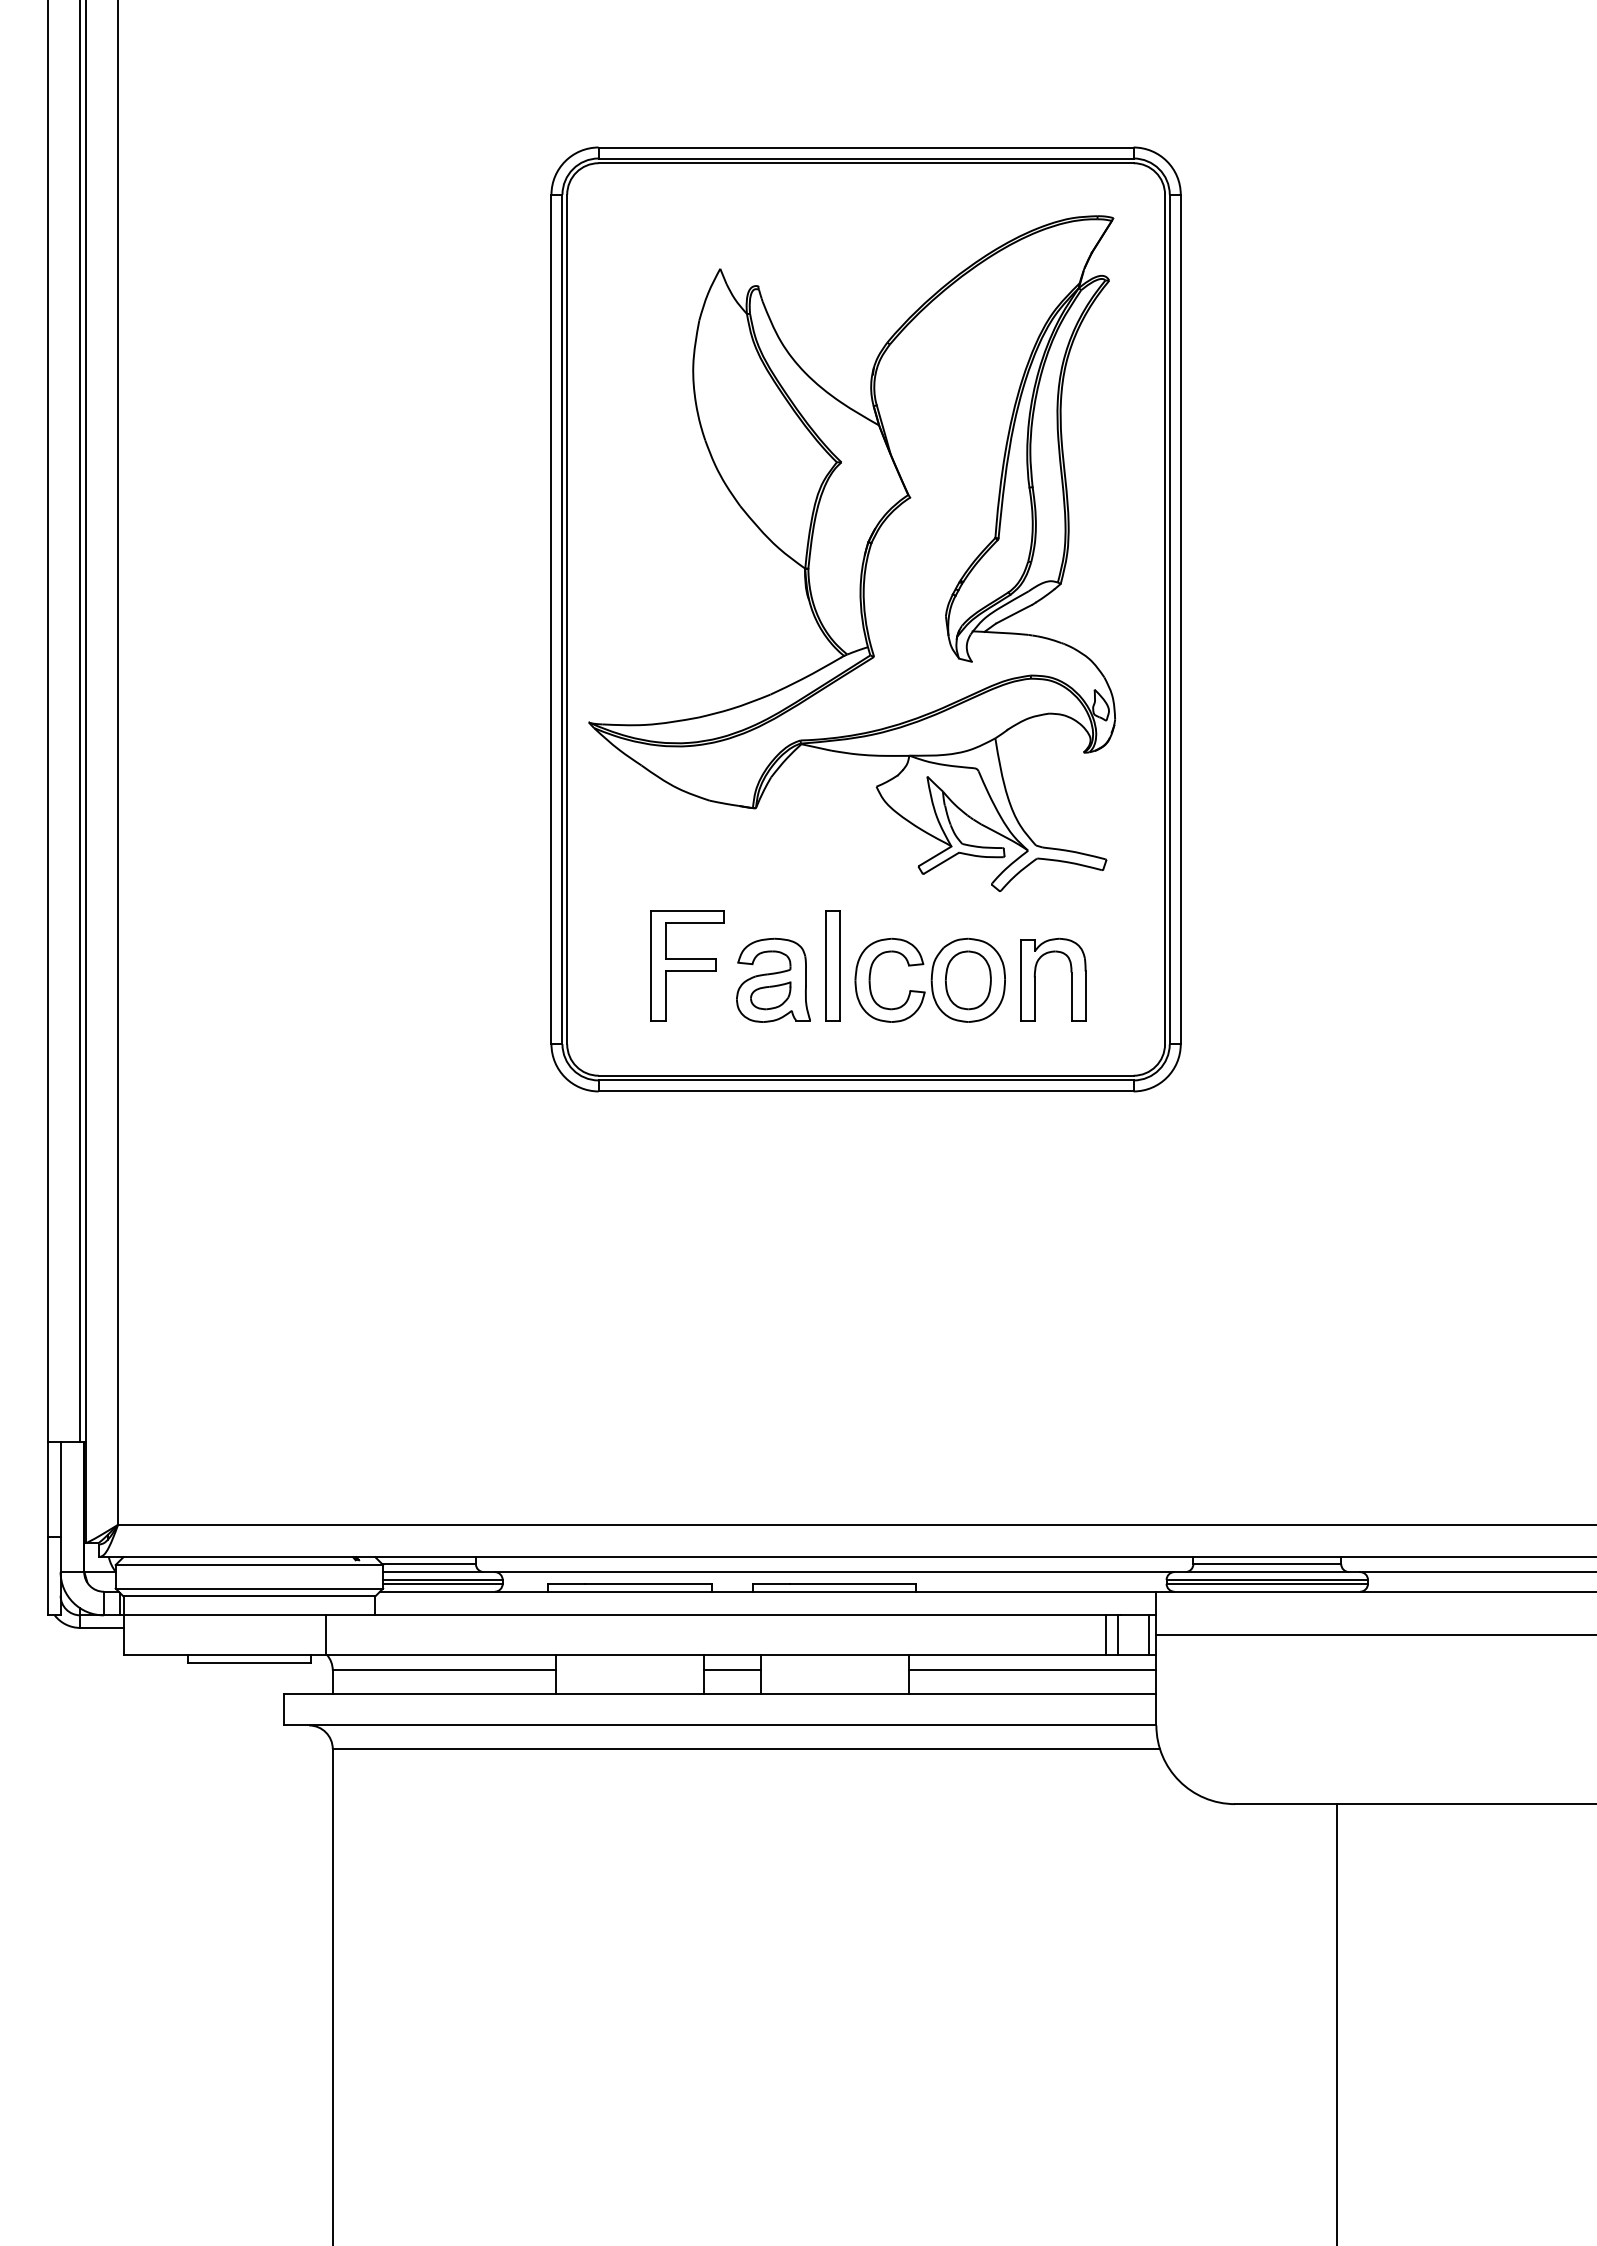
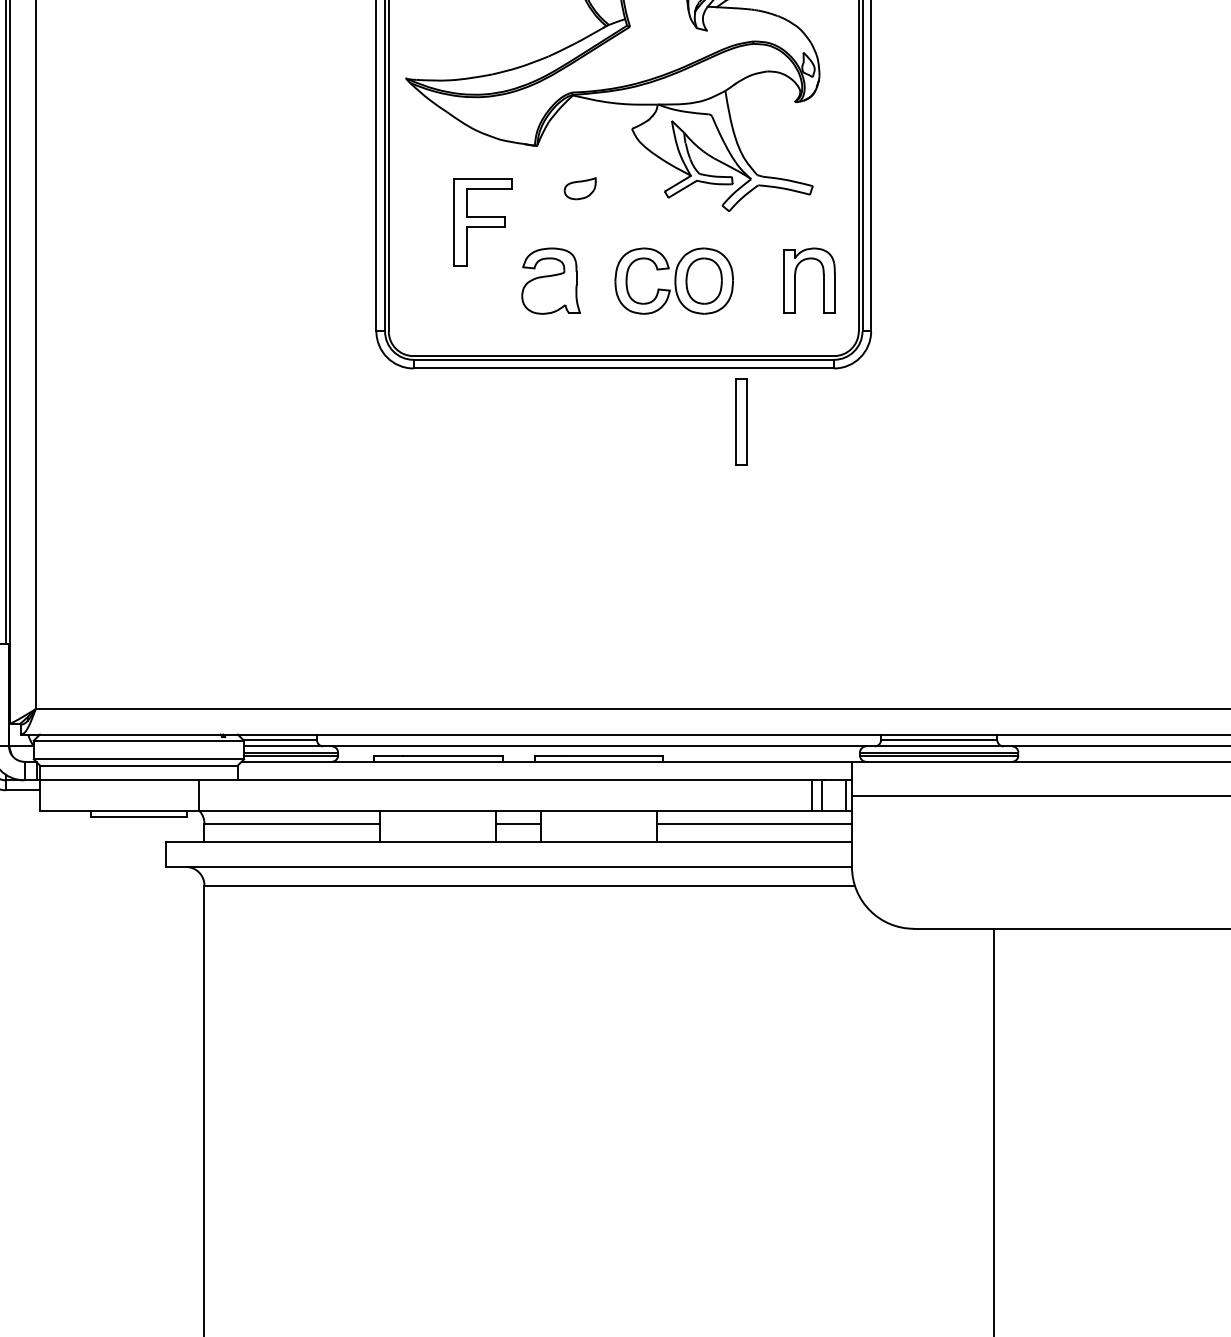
part: (687, 965) -> (483, 222), moved
part: (832, 965) -> (741, 421), moved
part: (1035, 979) -> (795, 280), moved
part: (770, 995) -> (580, 188), moved

